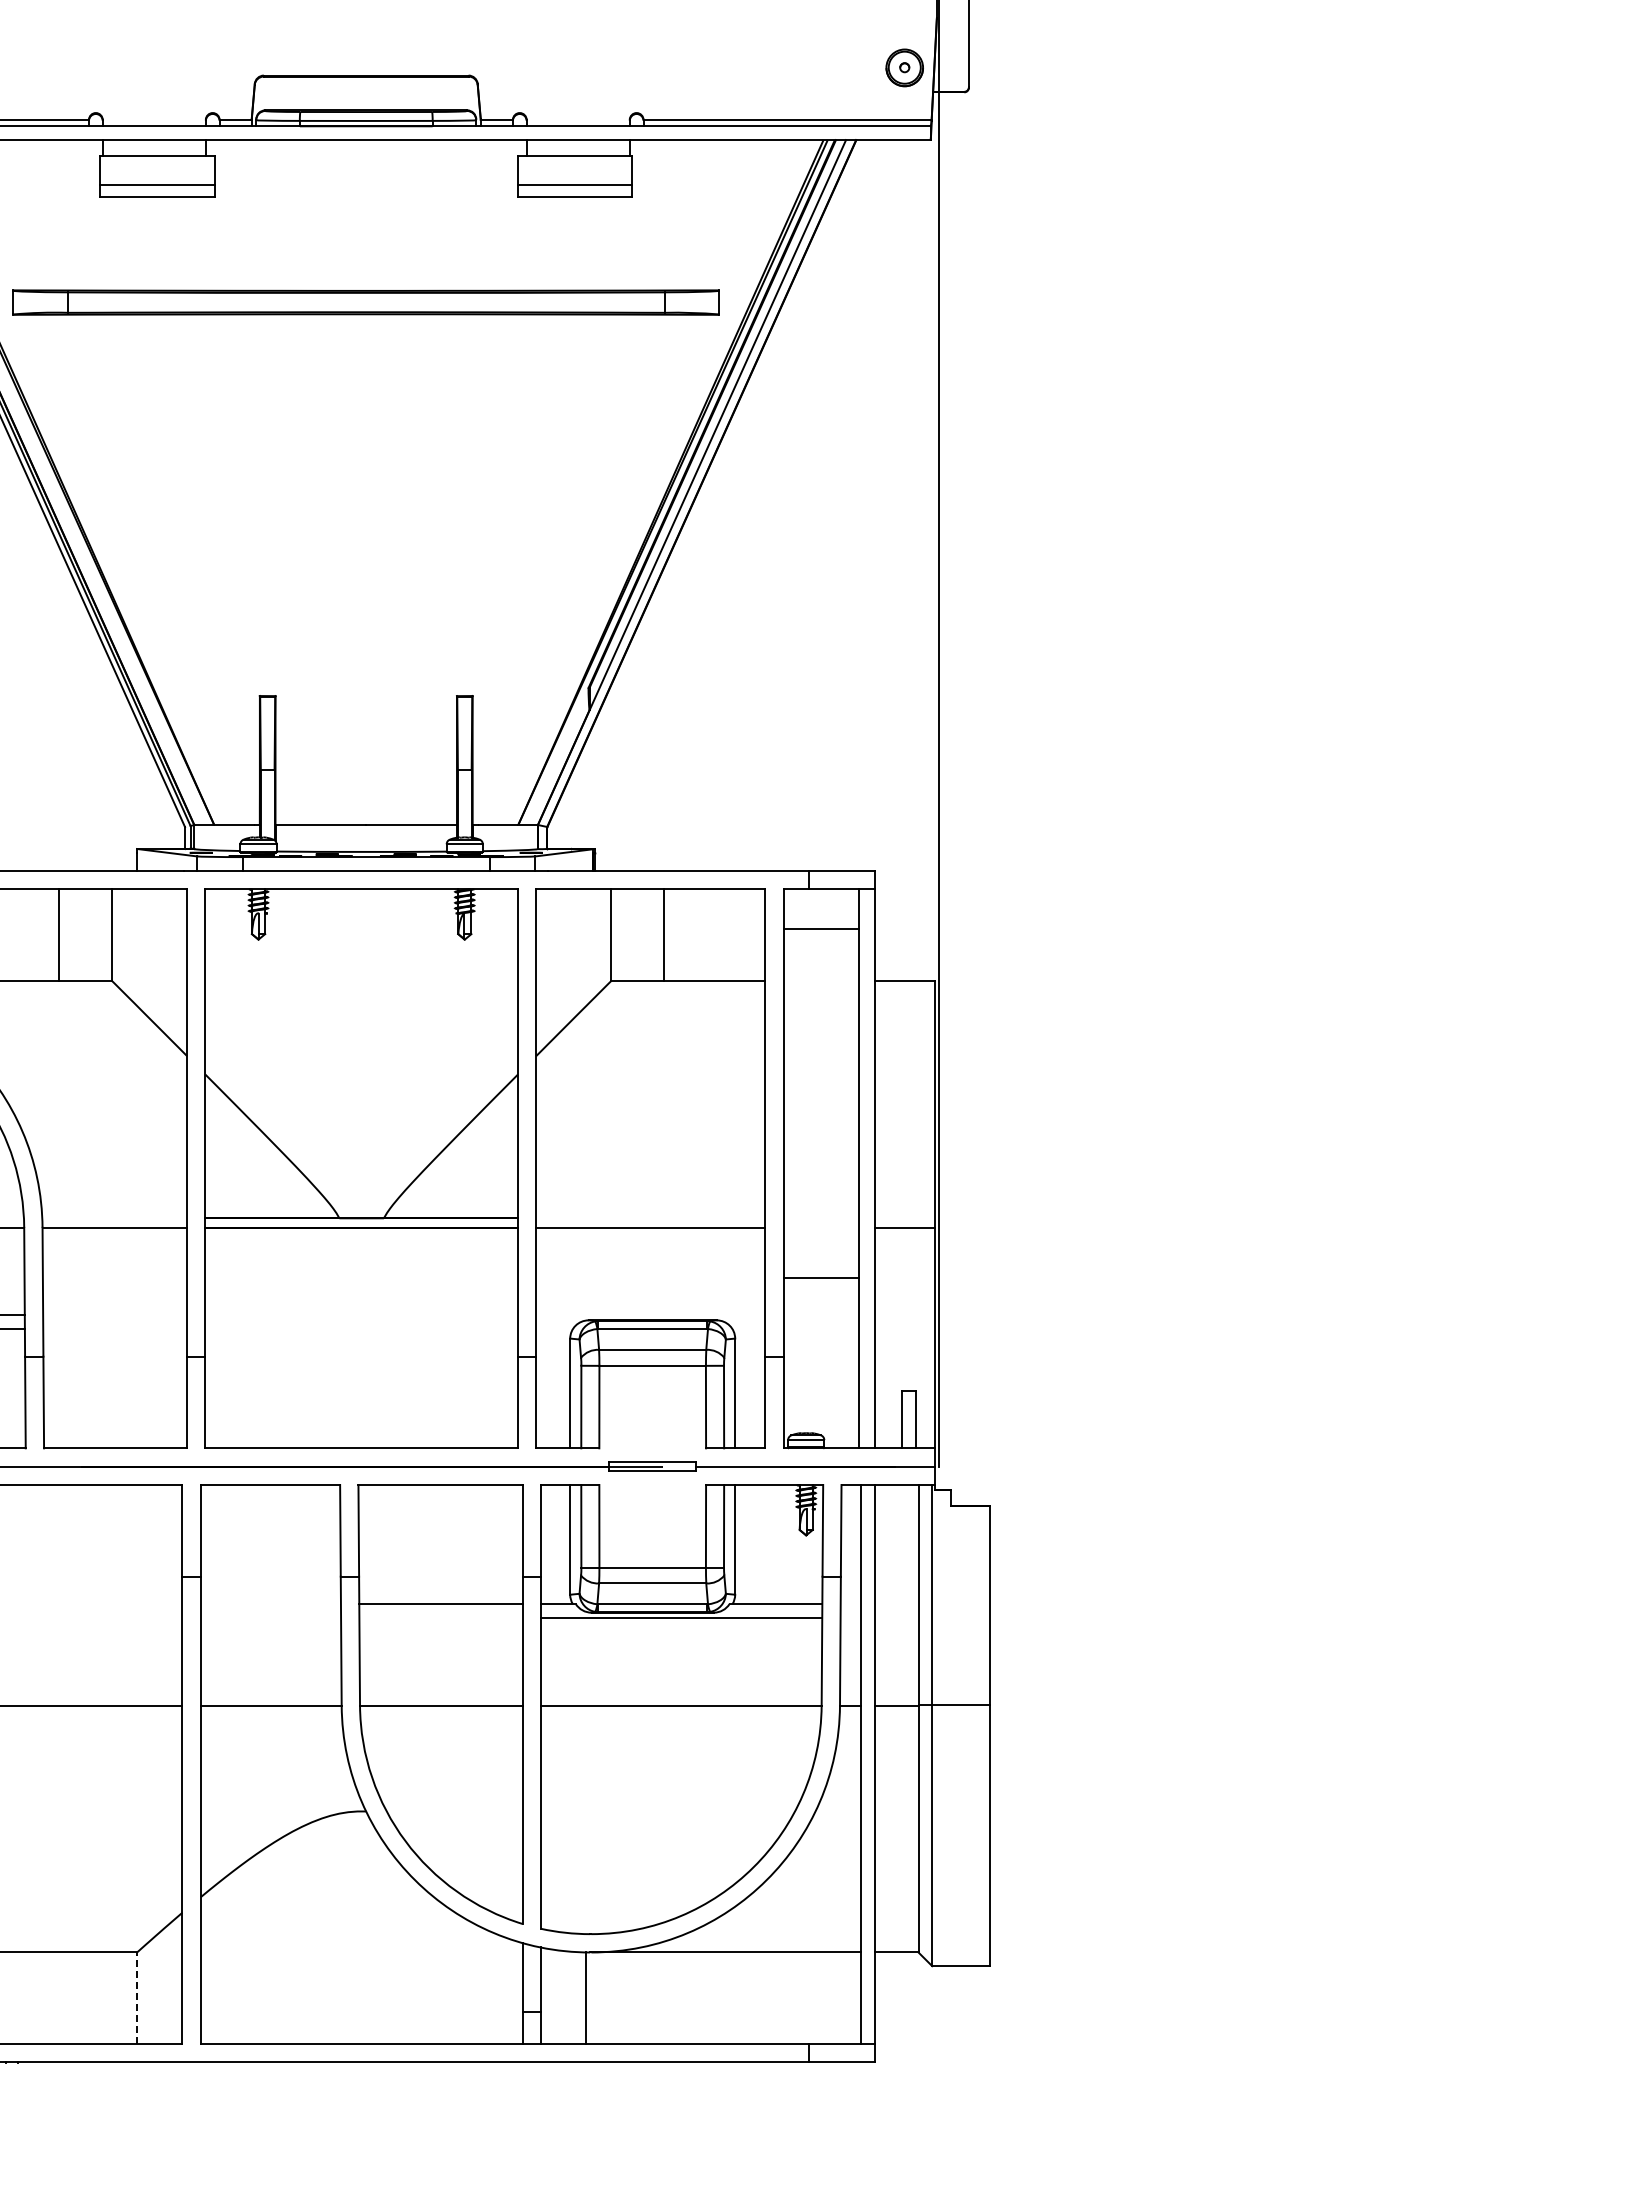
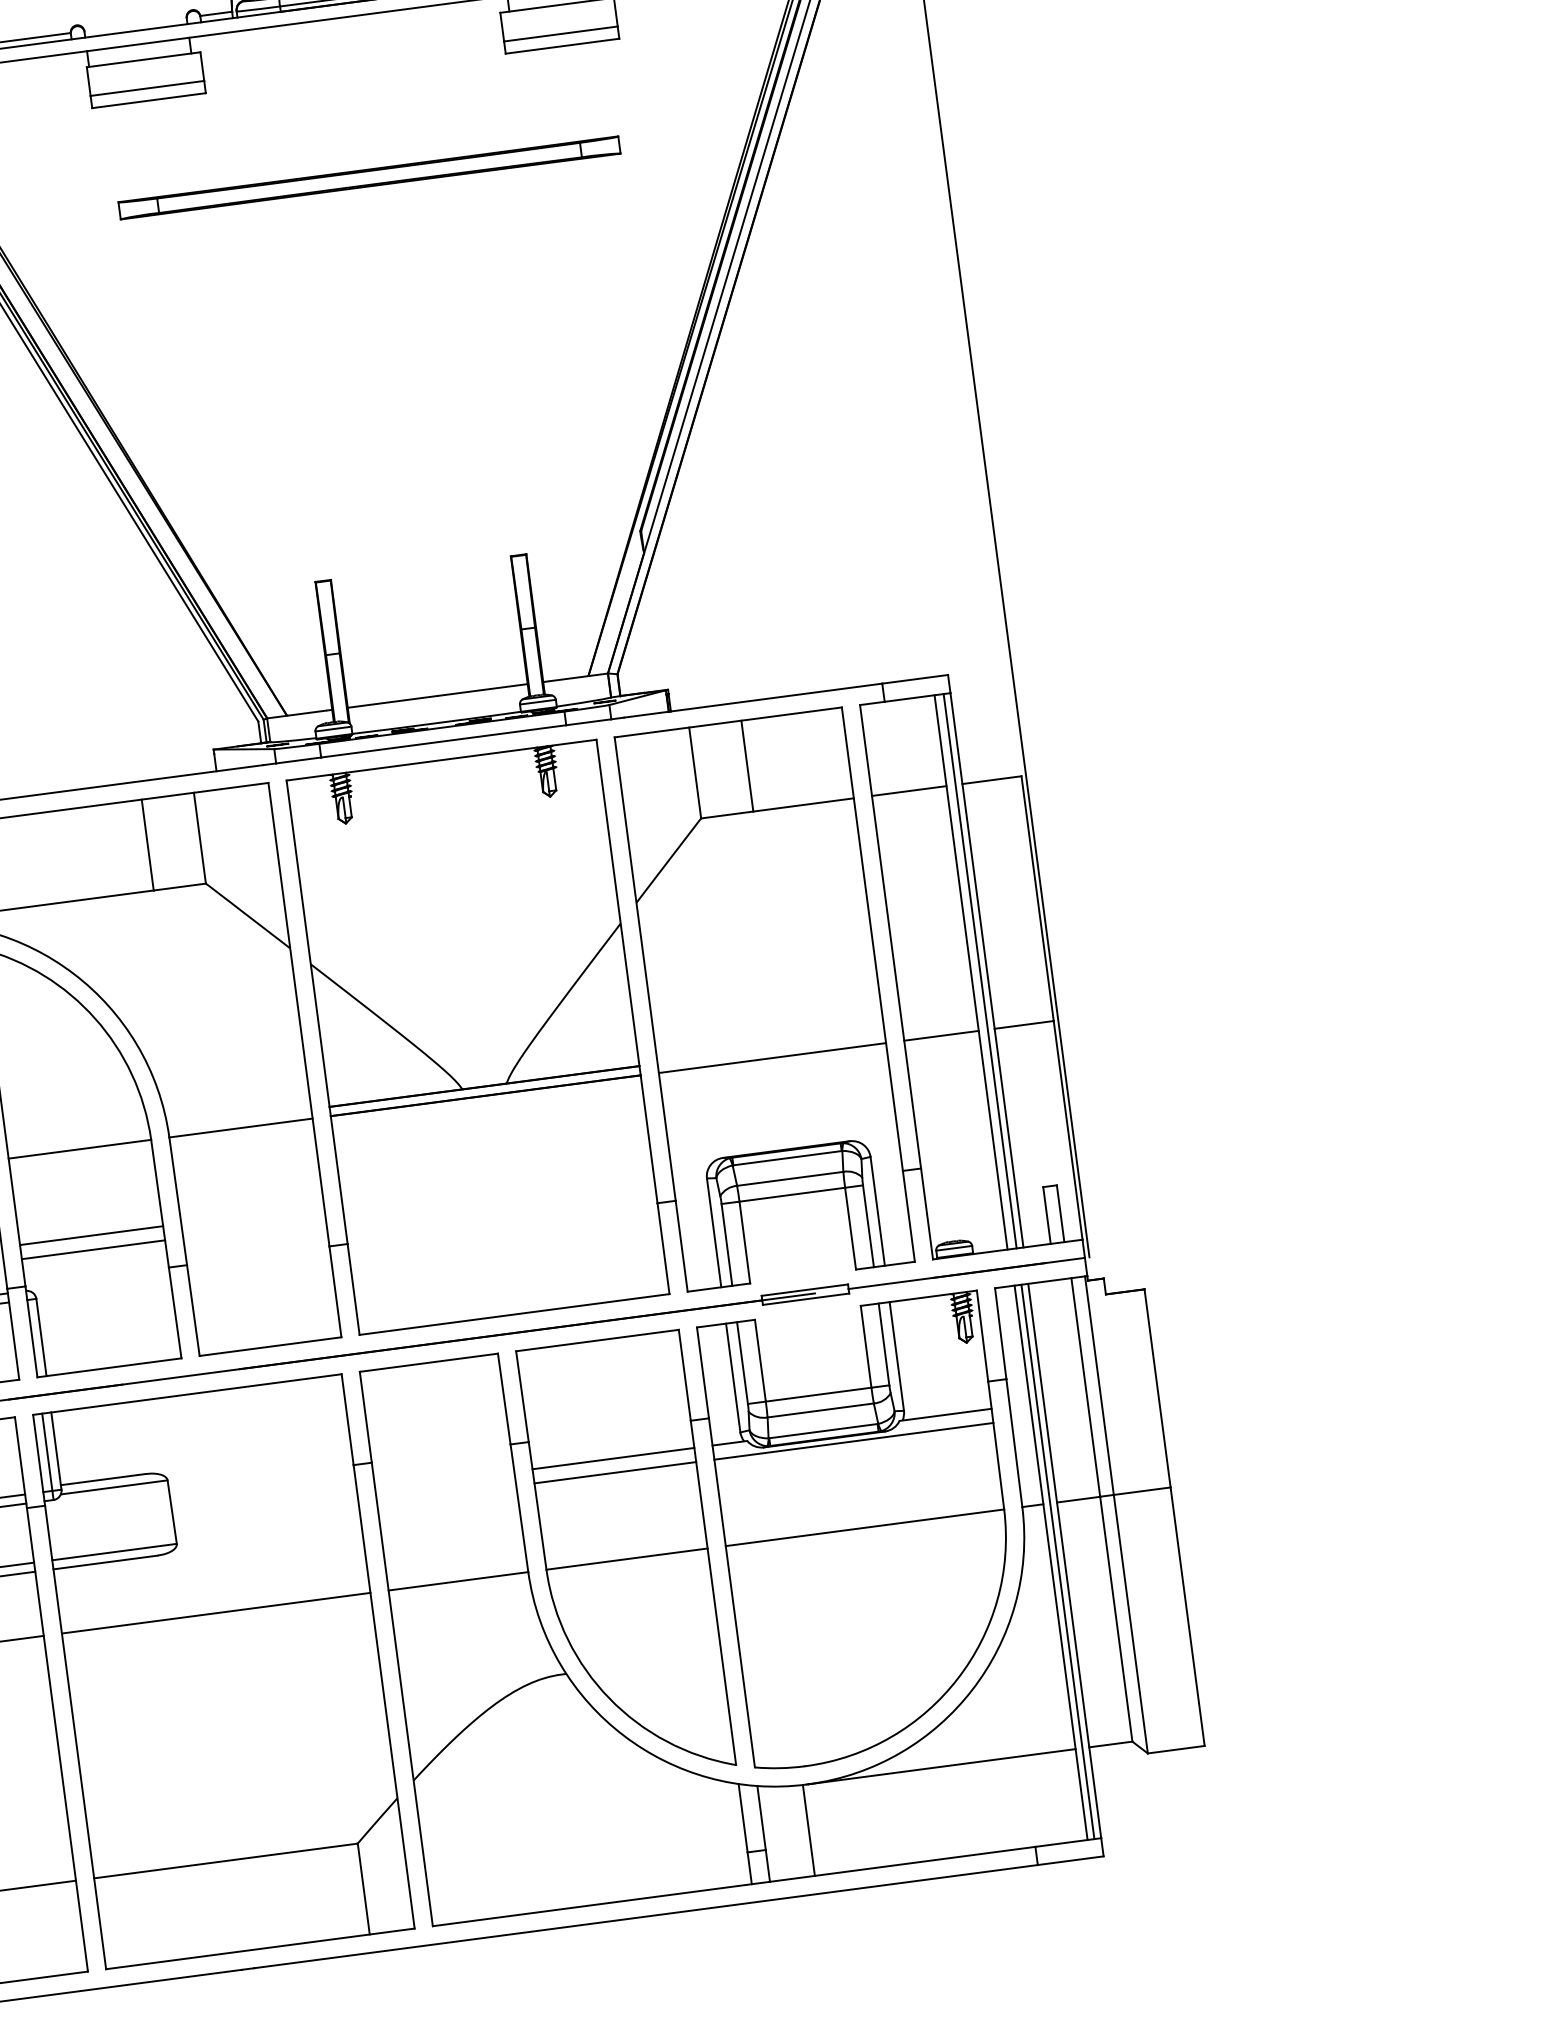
part: (365, 302) -> (368, 177), size x0.71
line: (820, 928) -> (908, 790), moved
line: (868, 1168) -> (980, 970), added
line: (820, 1277) -> (940, 1035), moved
line: (440, 1618) -> (614, 1472), added
line: (868, 1764) -> (1058, 1561), added
line: (137, 1998) -> (364, 1889), dashed -> solid

